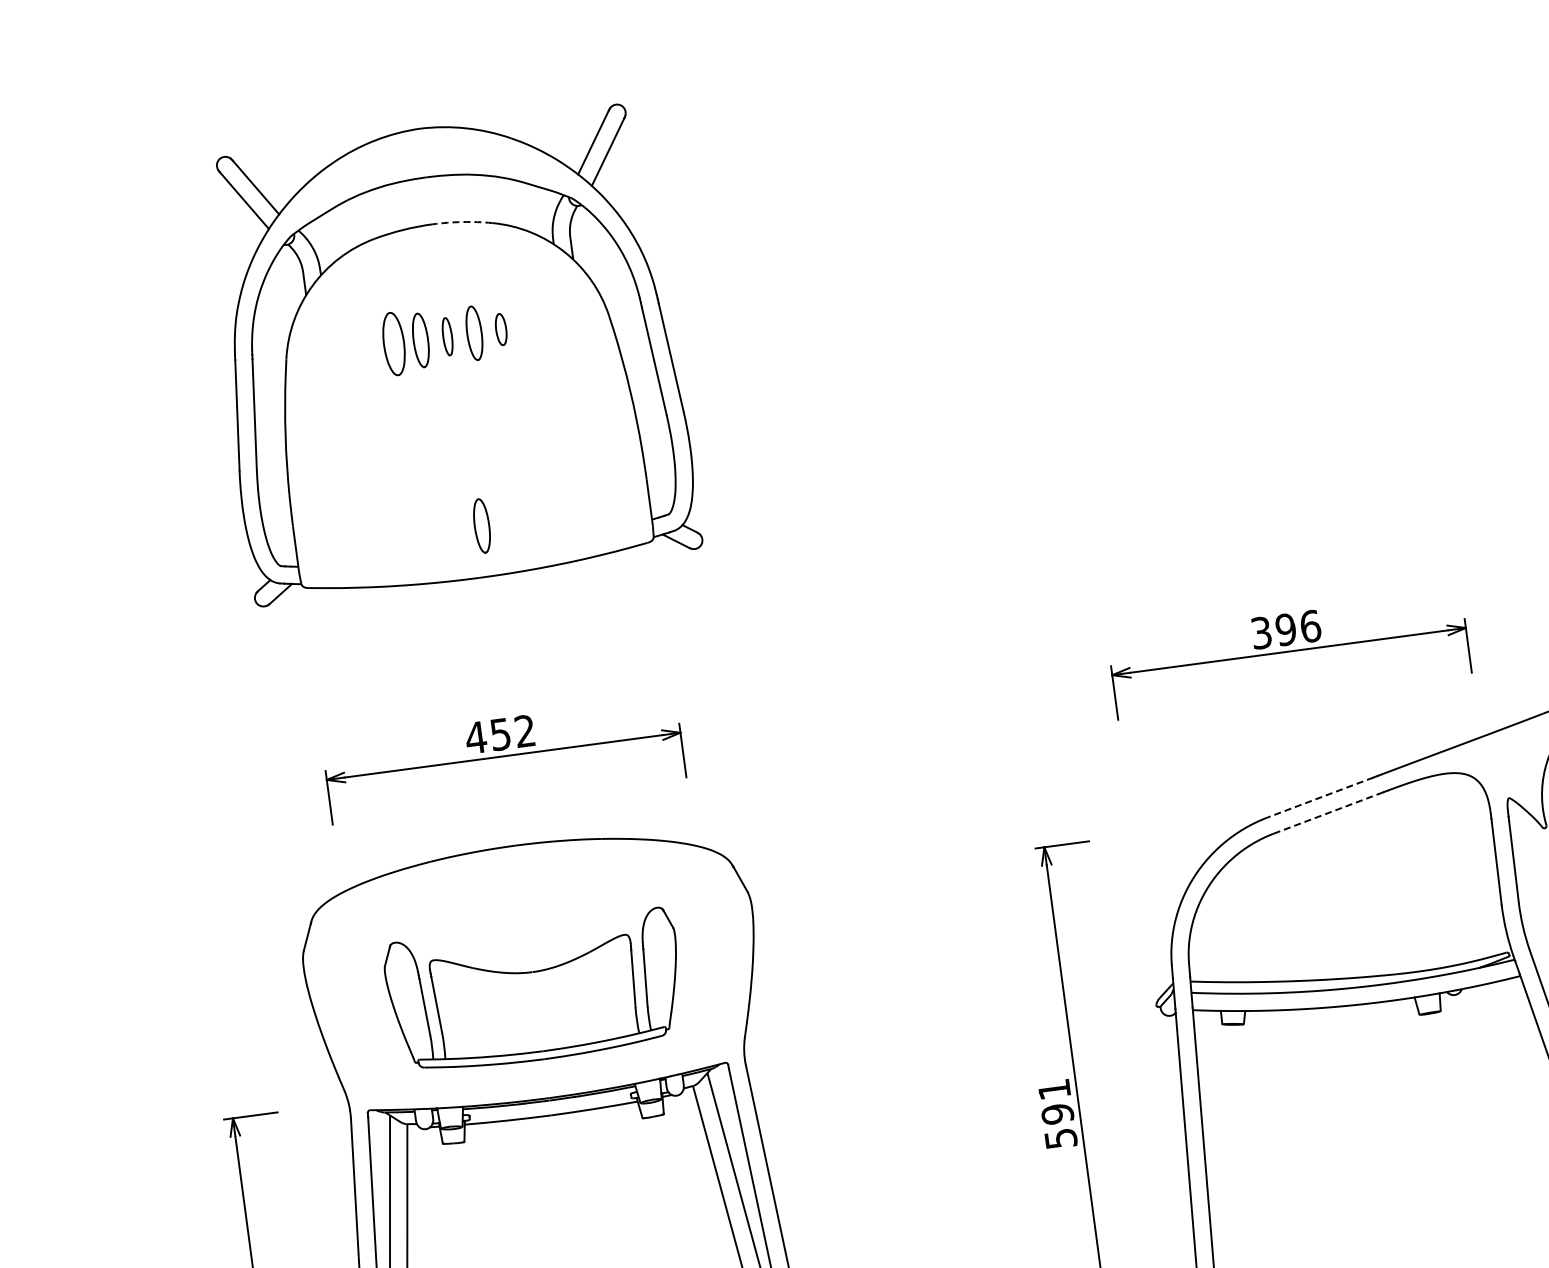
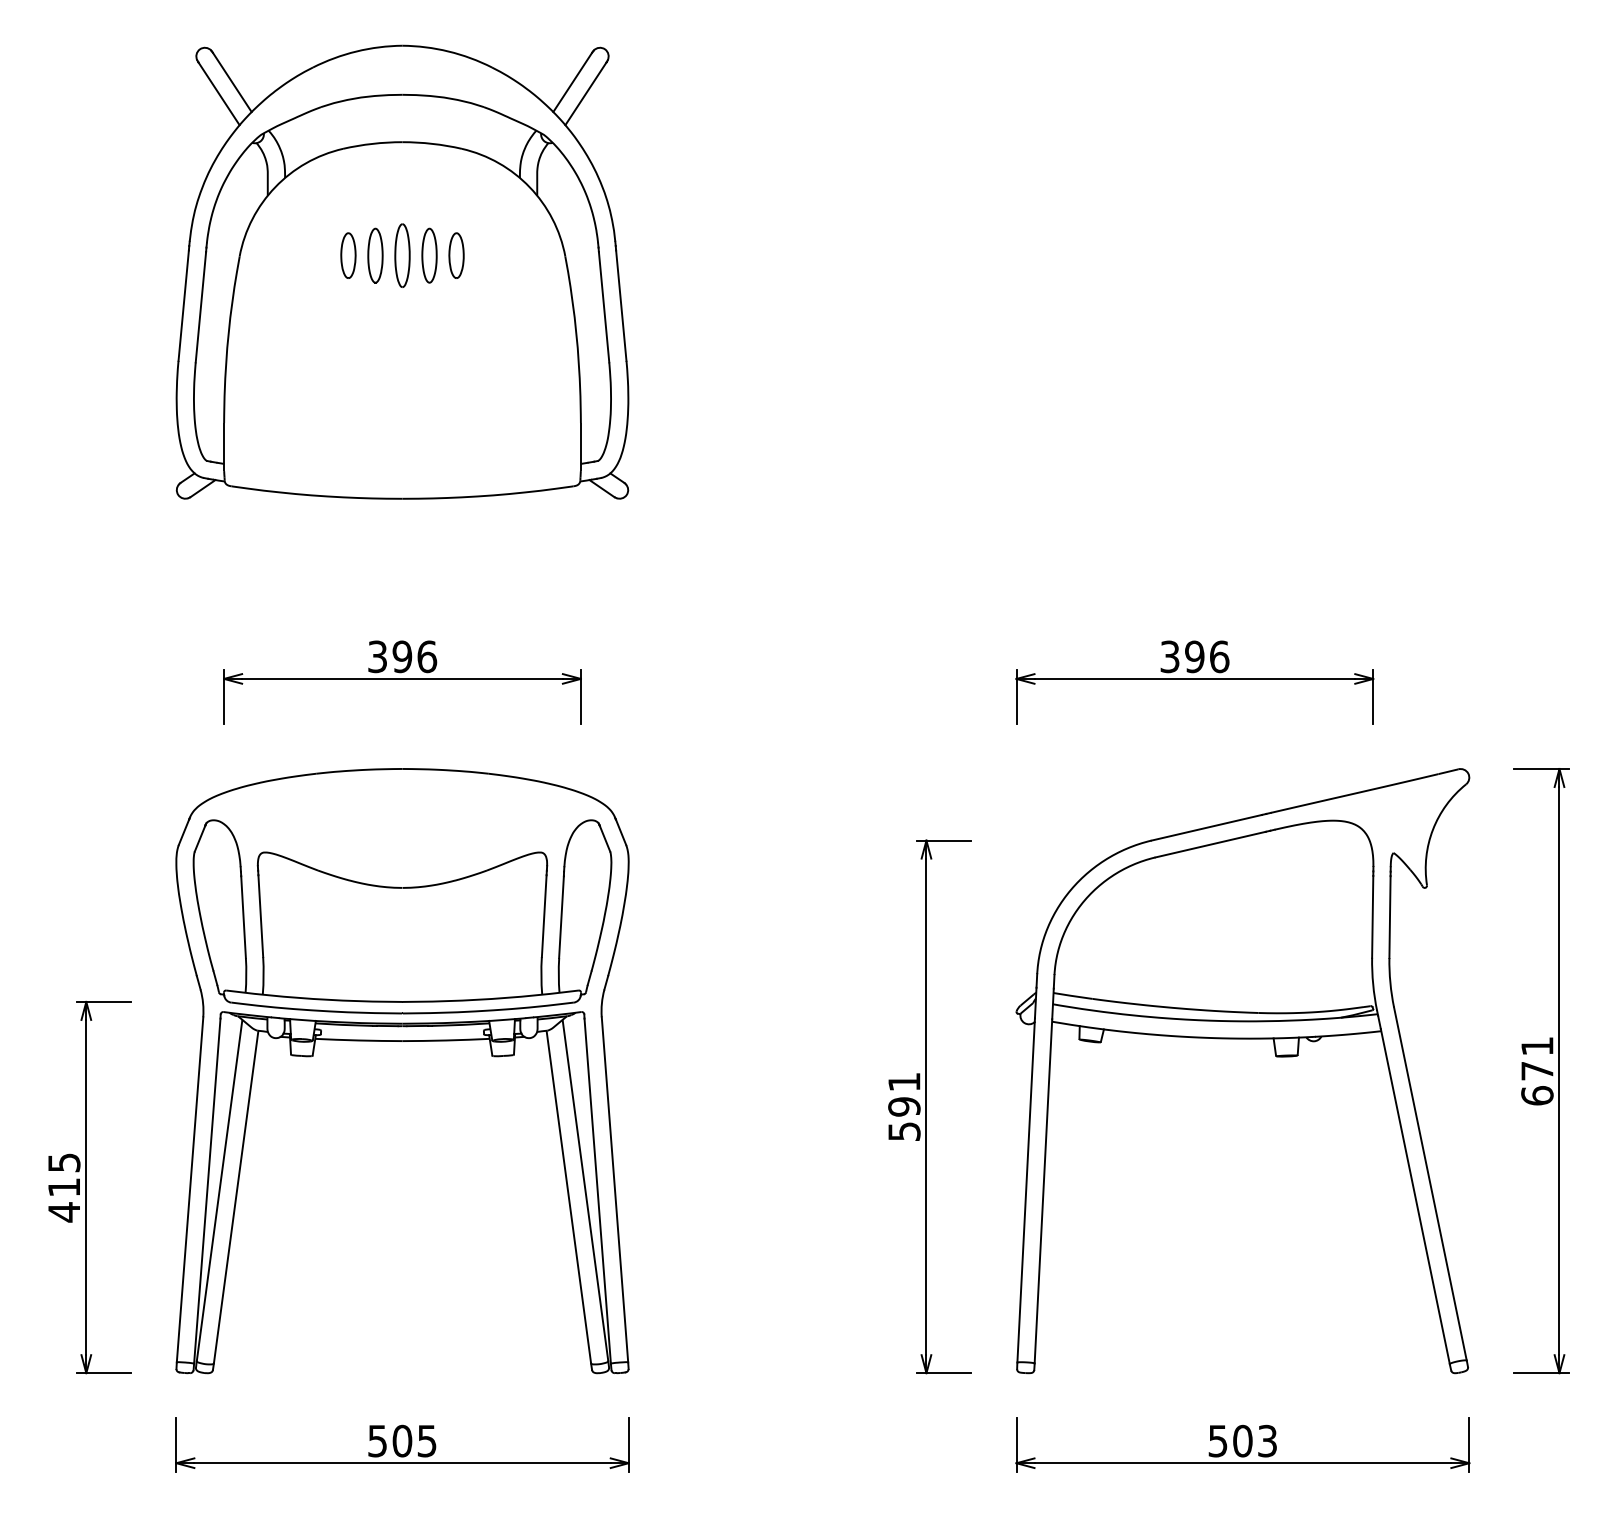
arc: (462, 221) -> (432, 143), dashed -> solid
part: (501, 329) -> (456, 255), size x1.43
part: (447, 336) -> (402, 255), size x1.67
part: (394, 343) -> (348, 255), size x0.71
part: (481, 525) -> (411, 447), removed
text: (500, 734) -> (402, 656), 452 -> 396
line: (1320, 797) -> (1206, 827), dashed -> solid
line: (1326, 813) -> (1210, 844), dashed -> solid
part: (535, 991) -> (402, 916), size x1.43

